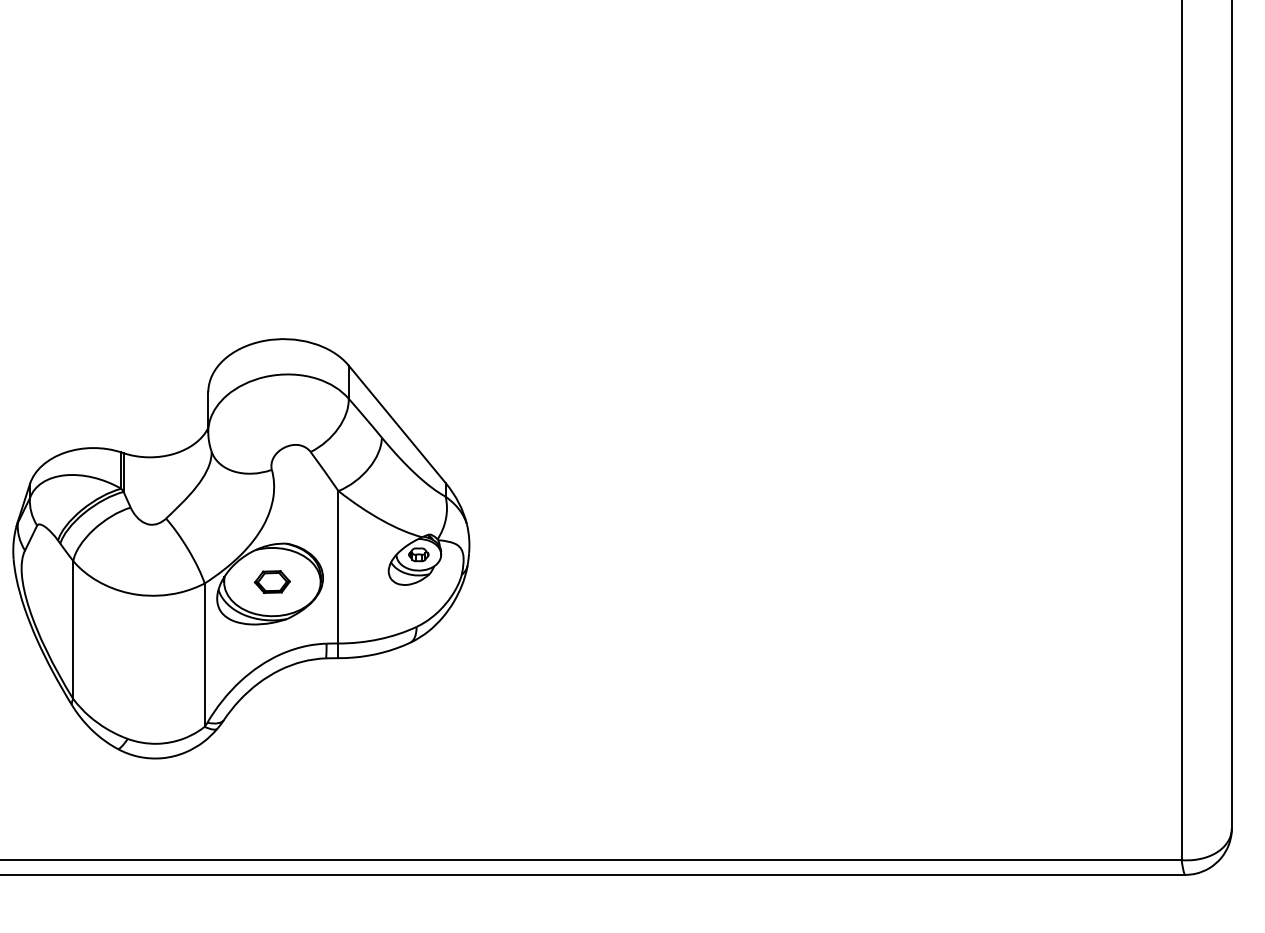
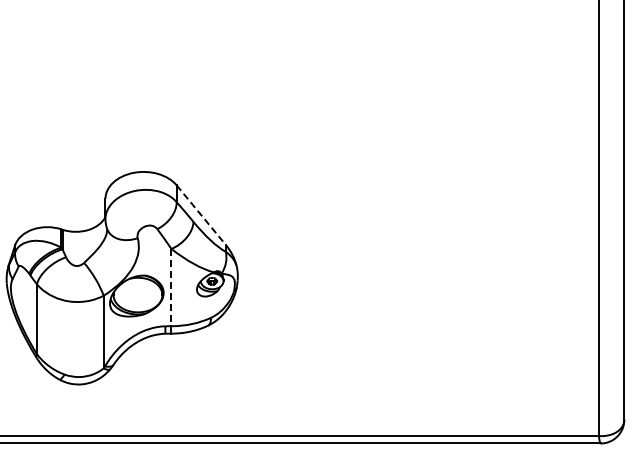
line: (397, 425) -> (201, 215), solid -> dashed
line: (338, 567) -> (171, 287), solid -> dashed
part: (271, 580) -> (137, 294), removed

